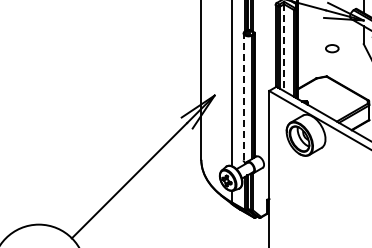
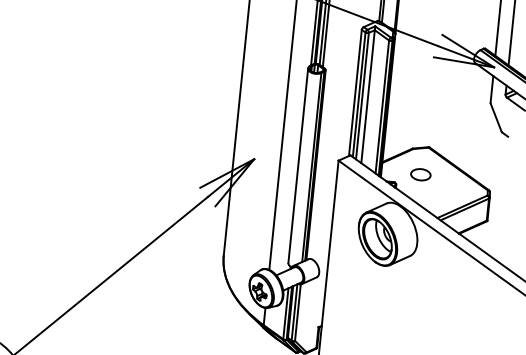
line: (284, 48) -> (368, 97), dashed -> solid
part: (332, 48) -> (421, 174), moved
line: (243, 96) -> (298, 165), dashed -> solid

